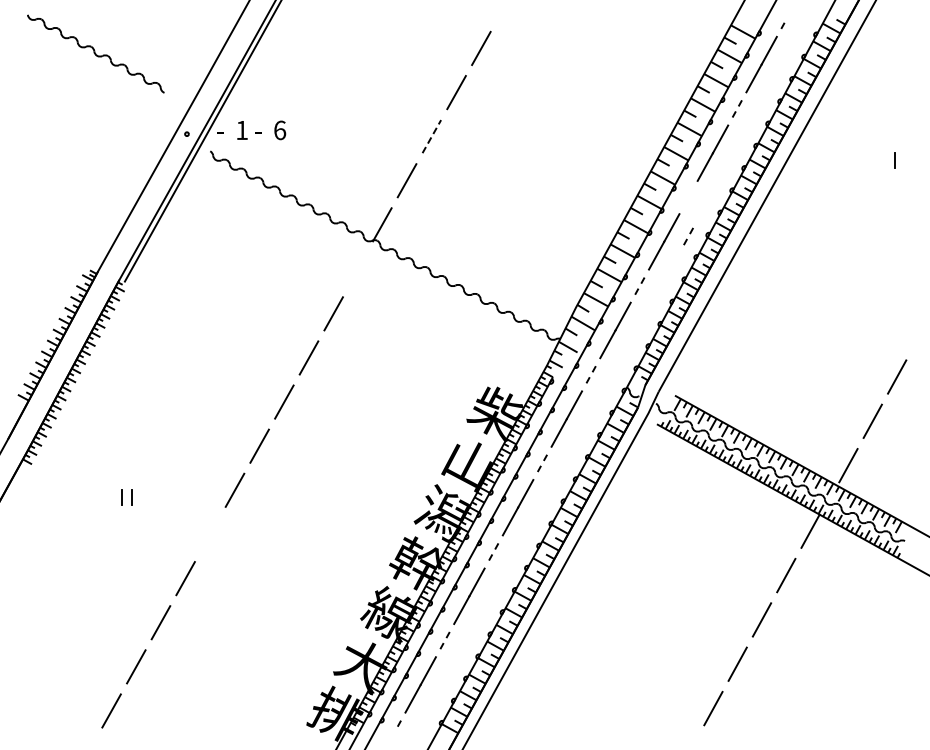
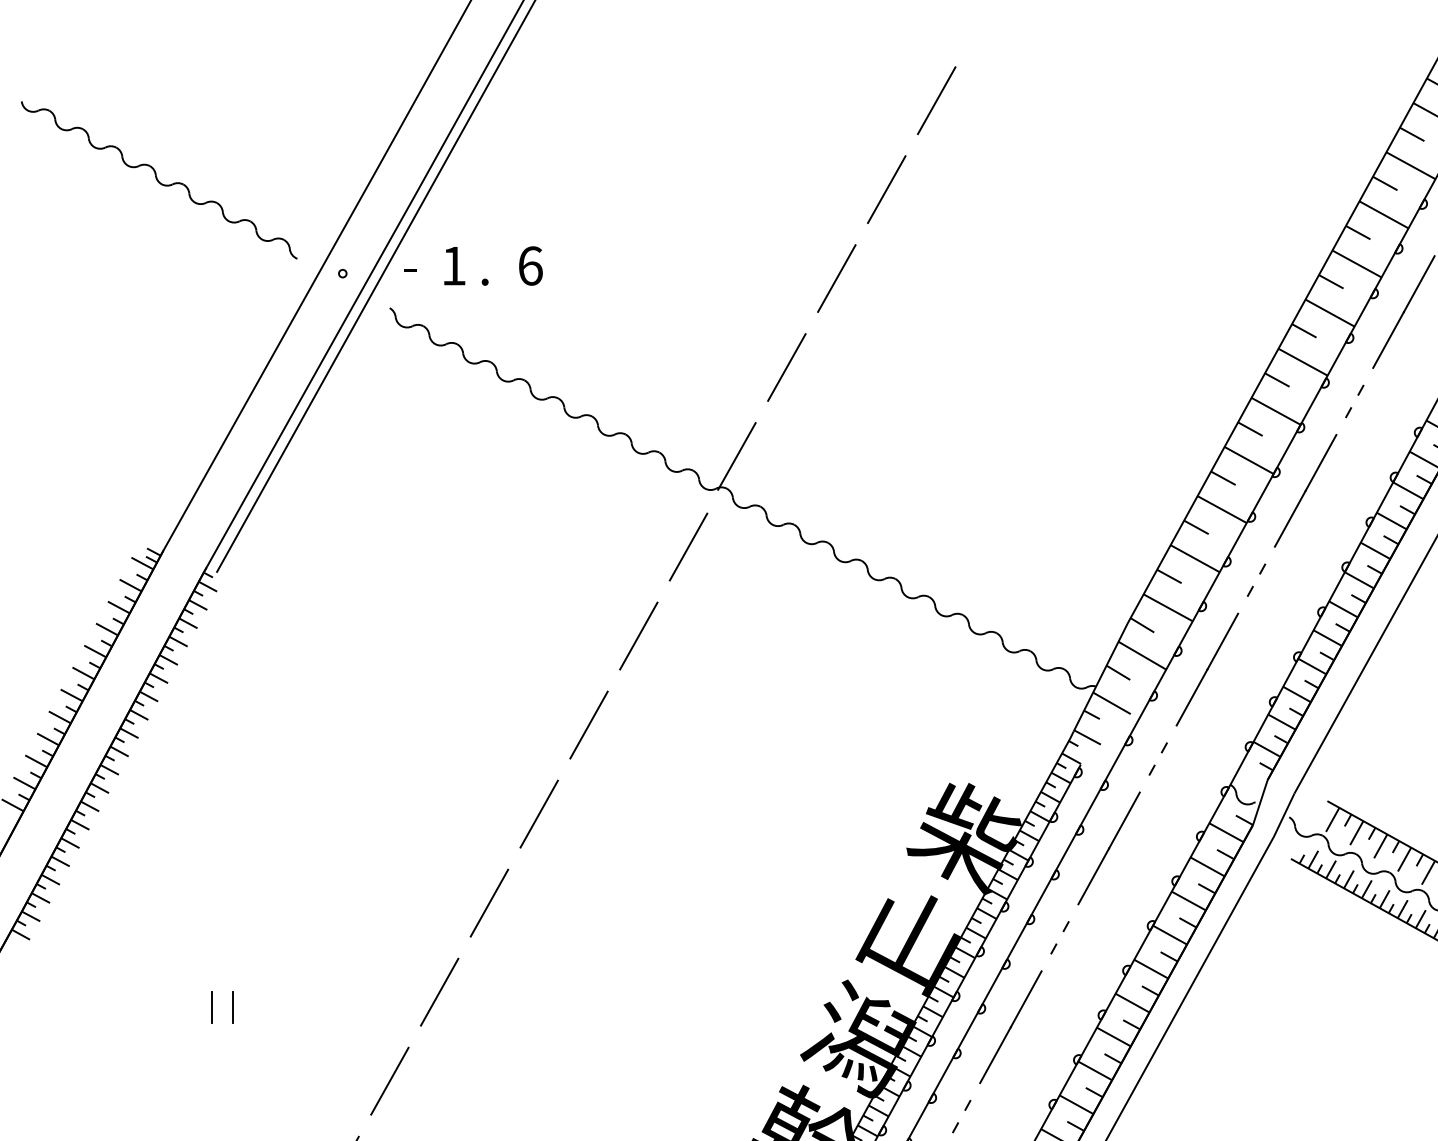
part: (95, 53) -> (158, 179), moved
text: (258, 136) -> (487, 278), - -> .
line: (431, 136) -> (836, 278), dashed -> solid
part: (688, 236) -> (1354, 401), moved
line: (358, 269) -> (688, 546), added
line: (210, 534) -> (390, 1081), added

